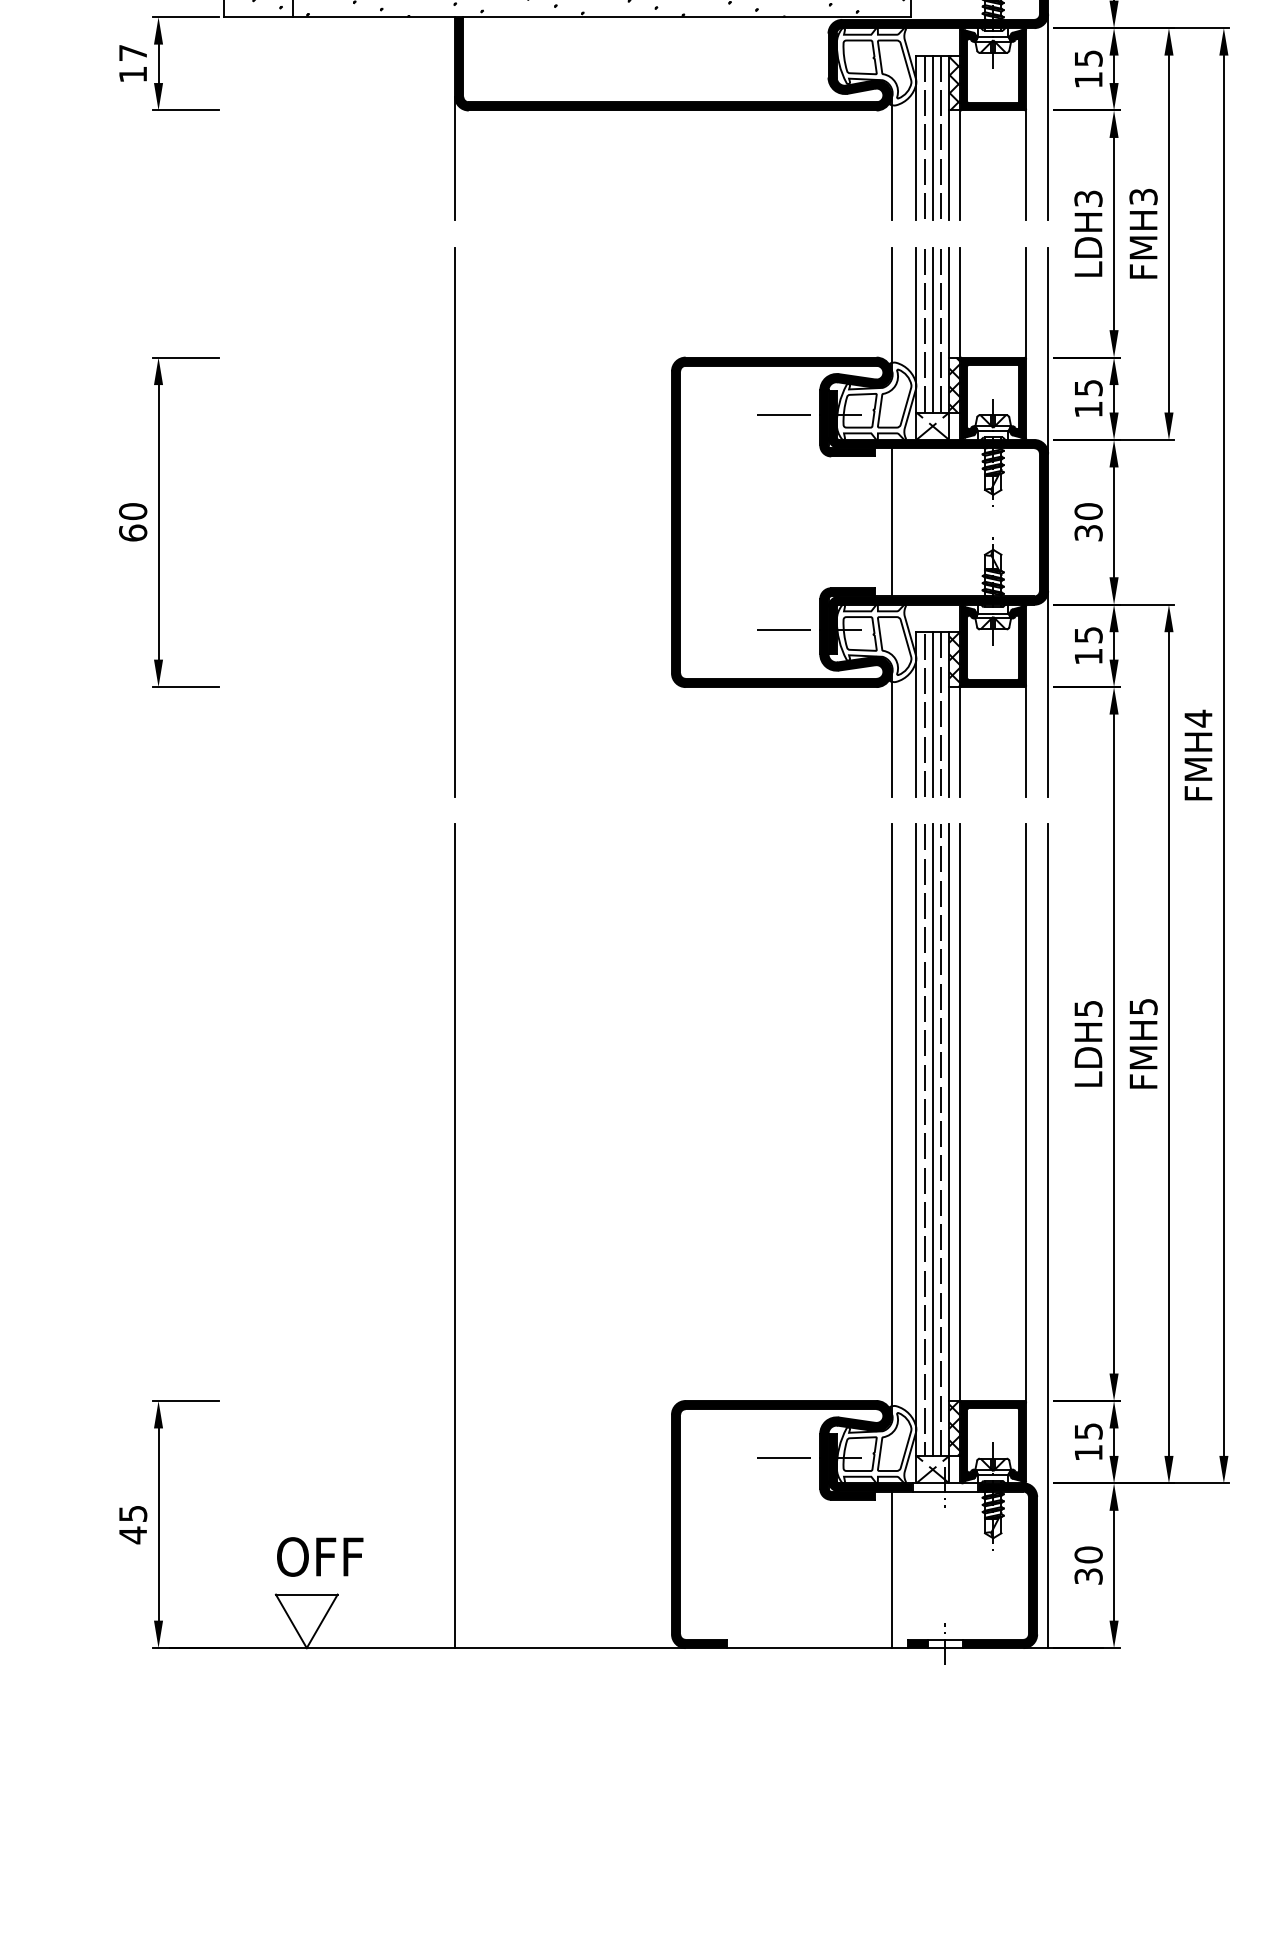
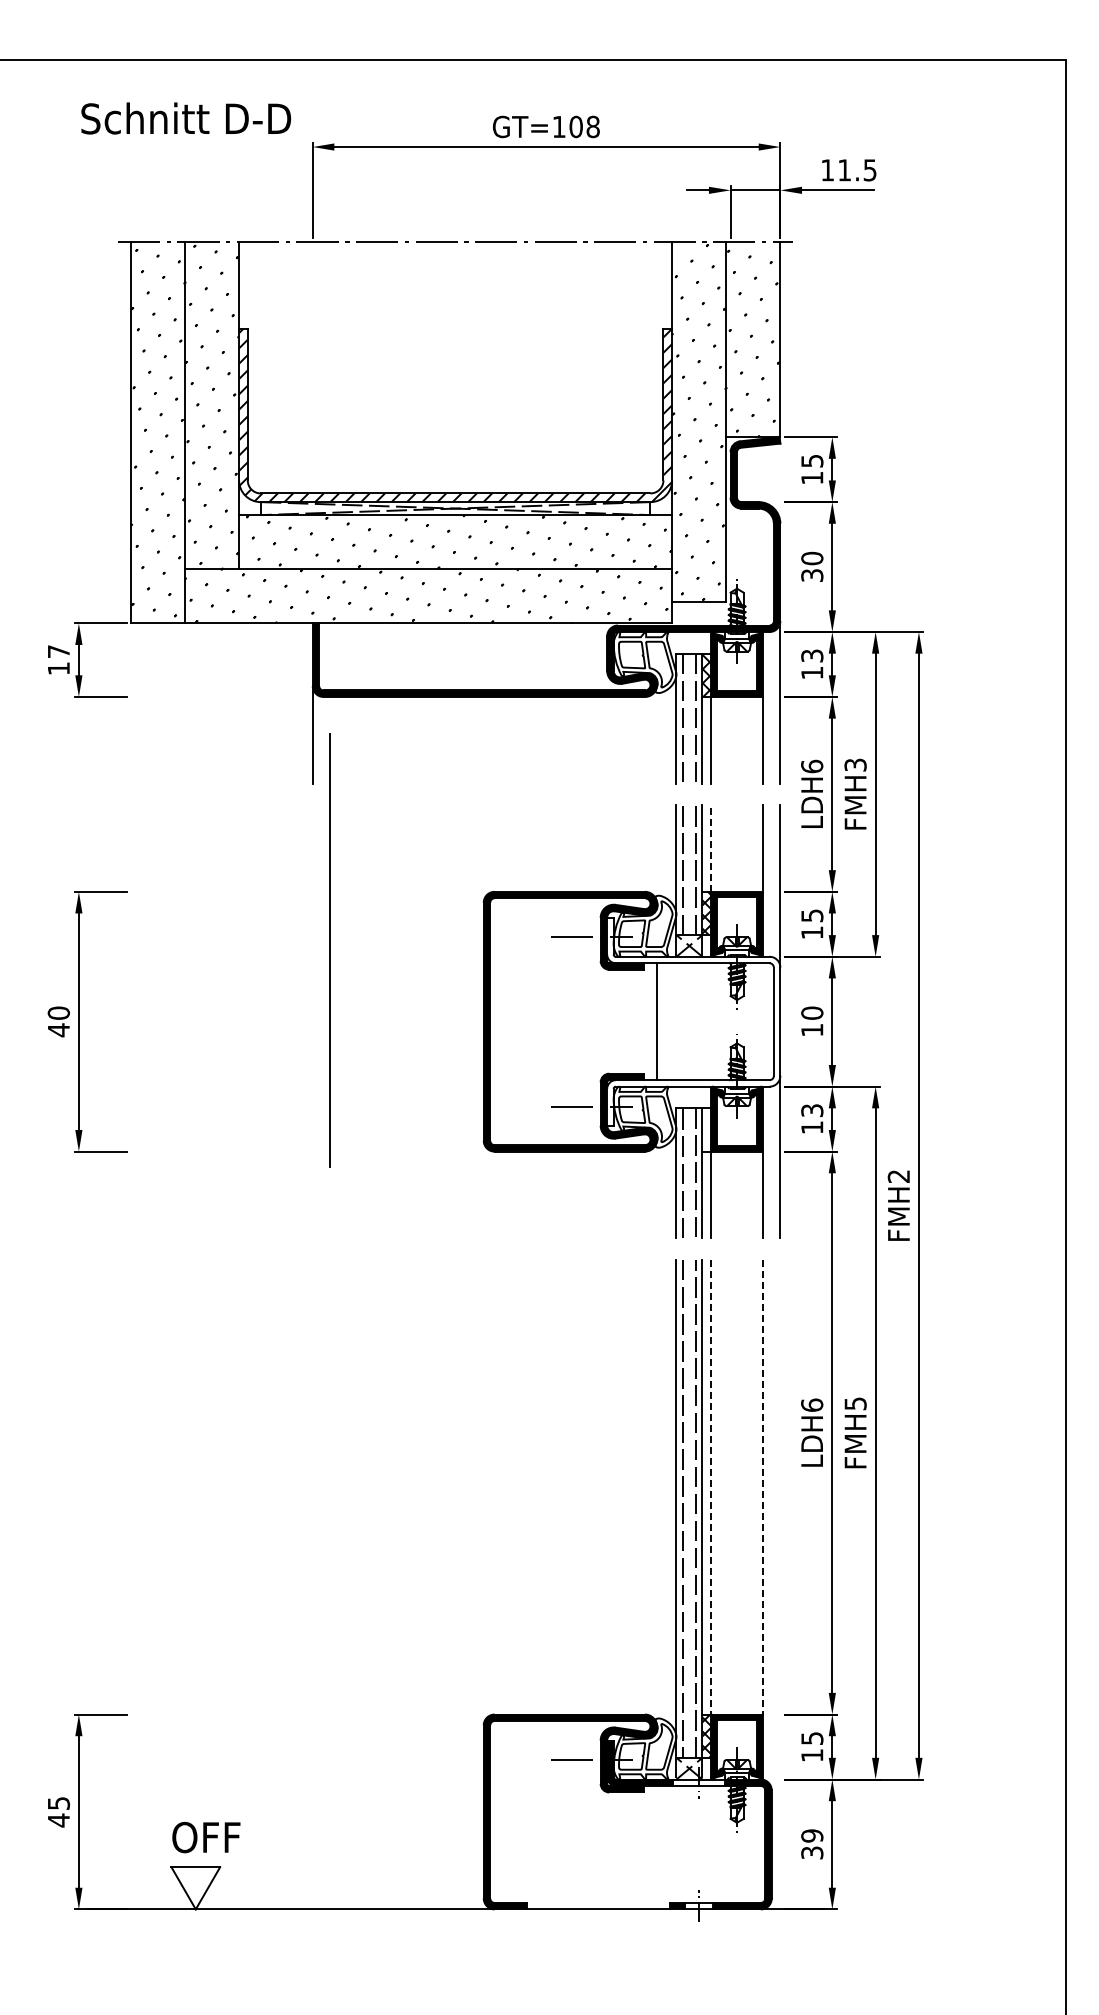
text: (1087, 57) -> (811, 655), 15 -> 13
line: (932, 137) -> (689, 718), removed
line: (891, 158) -> (656, 734), removed
text: (1088, 198) -> (812, 766), LDH3 -> LDH6
line: (960, 302) -> (711, 848), solid -> dashed
line: (891, 309) -> (656, 853), removed
line: (932, 330) -> (689, 870), removed
line: (454, 522) -> (329, 950), moved
fill: (937, 522) -> (693, 1021), removed
text: (1088, 532) -> (812, 1029), 30 -> 10
text: (132, 533) -> (58, 1030), 60 -> 40
text: (1087, 634) -> (811, 1110), 15 -> 13
hatch: (954, 659) -> (706, 1129), removed
line: (932, 714) -> (689, 1173), removed
text: (1197, 718) -> (898, 1176), FMH4 -> FMH2
line: (891, 735) -> (656, 1189), removed
text: (1088, 1007) -> (812, 1404), LDH5 -> LDH6
line: (960, 1113) -> (711, 1487), solid -> dashed
line: (1026, 1113) -> (763, 1487), solid -> dashed
line: (891, 1119) -> (656, 1492), removed
line: (932, 1139) -> (689, 1508), removed
line: (454, 1236) -> (312, 1584), removed
line: (1048, 1236) -> (780, 1584), removed
text: (1088, 1554) -> (812, 1835), 30 -> 39
line: (891, 1569) -> (656, 1847), removed

